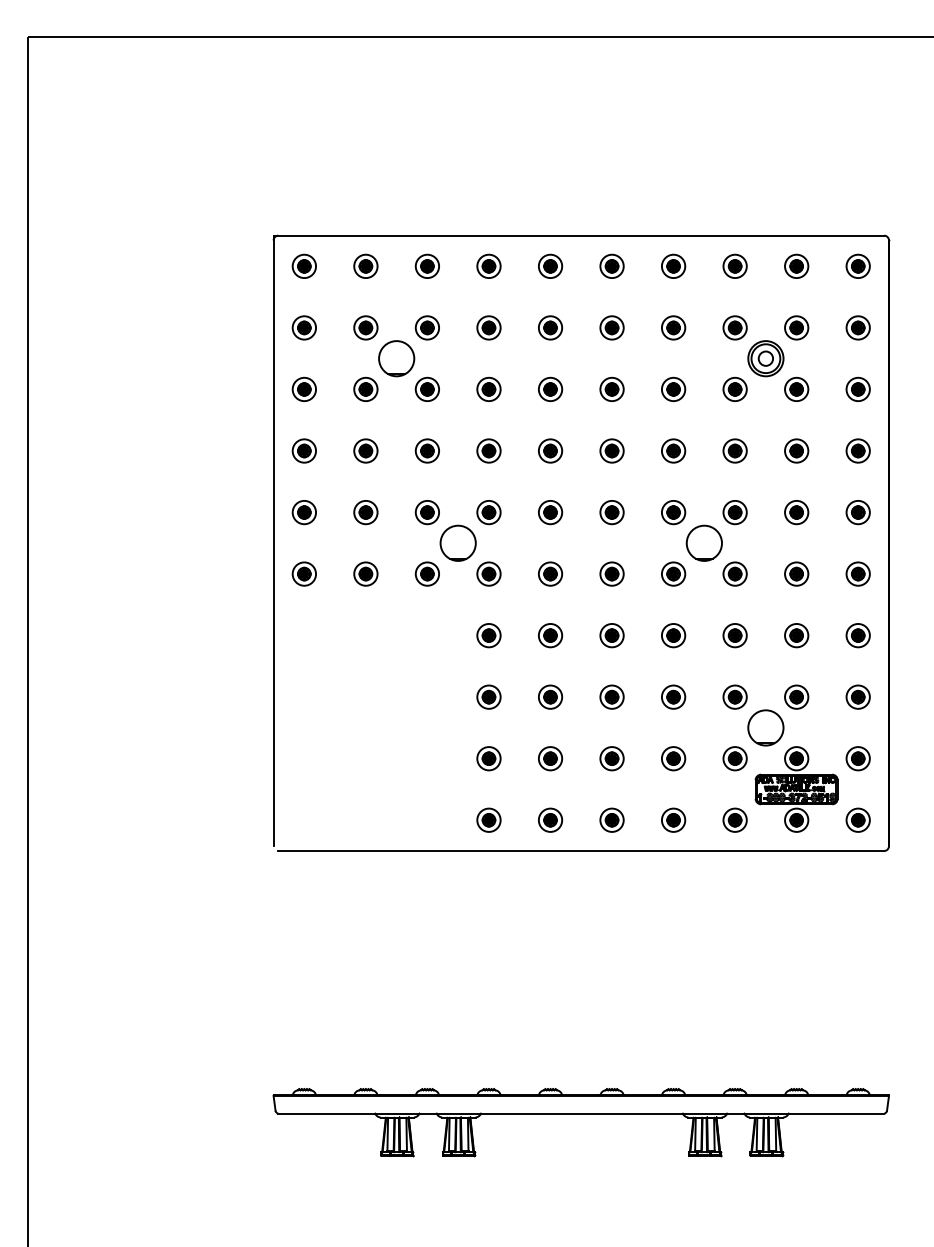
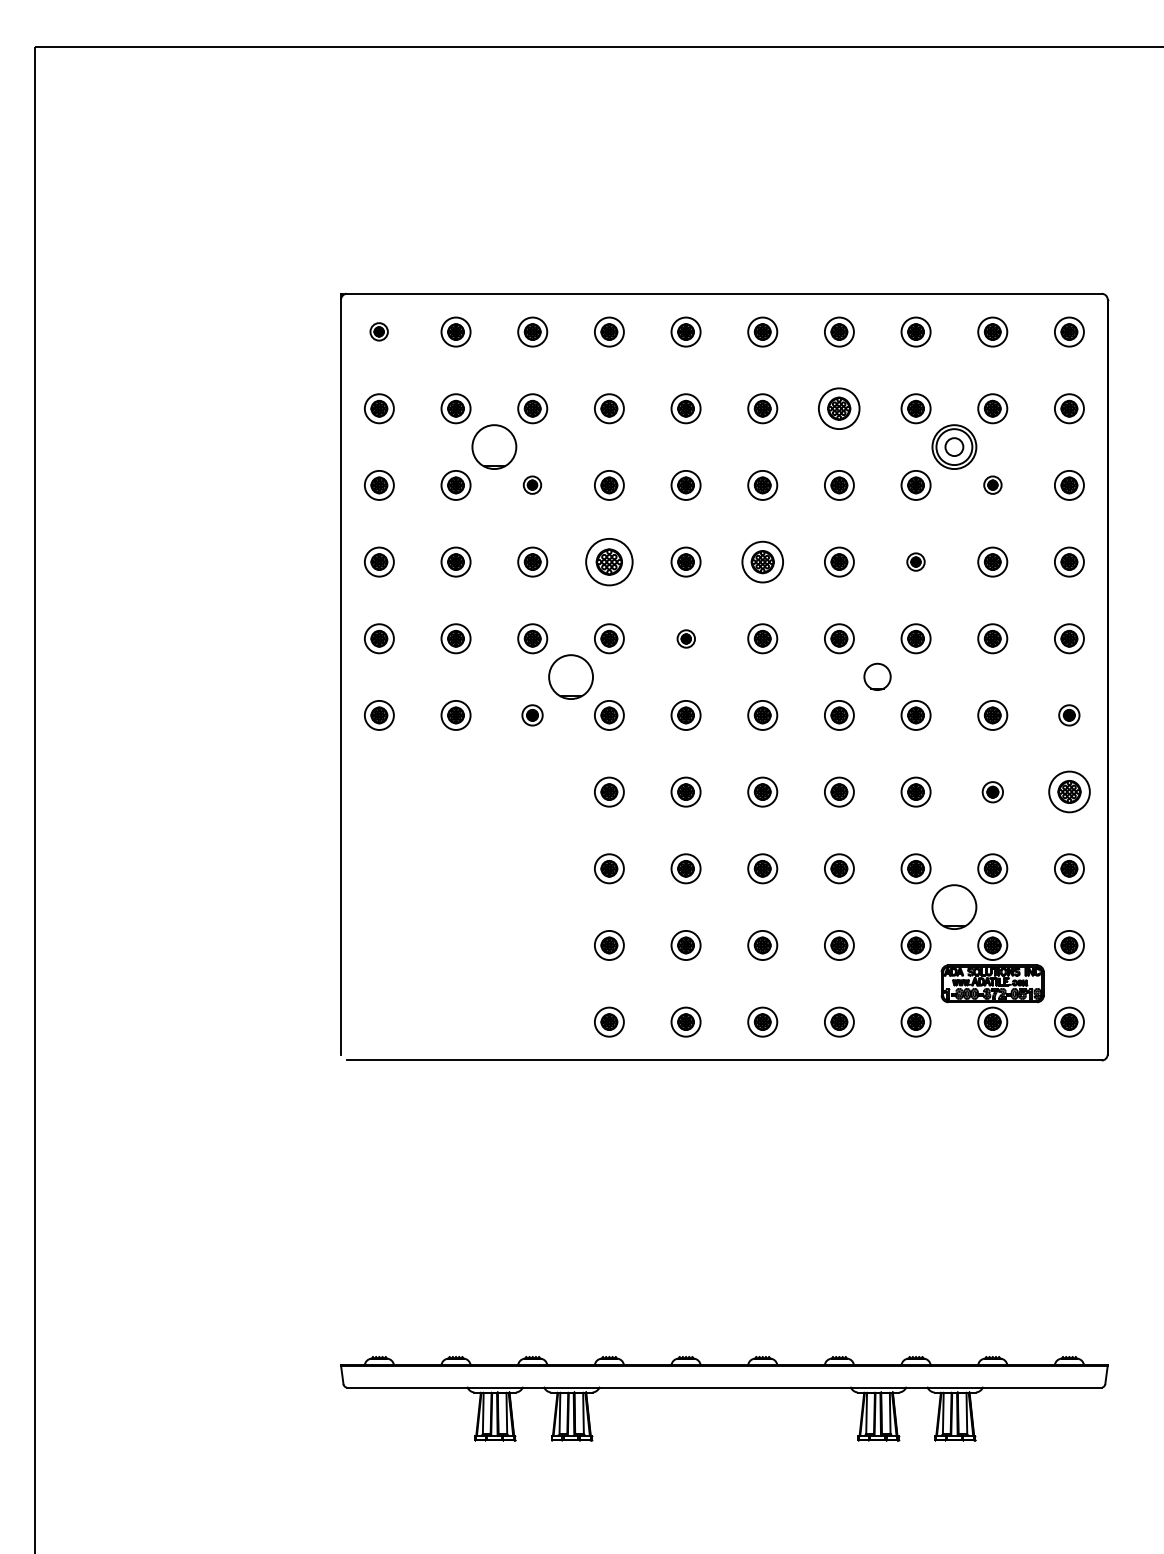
part: (303, 265) -> (378, 330), size x0.6
part: (673, 327) -> (839, 408), size x1.4
part: (426, 388) -> (531, 484), size x0.6
part: (796, 388) -> (992, 484), size x0.6
part: (488, 450) -> (608, 561), size x1.6
part: (611, 450) -> (762, 561), size x1.4
part: (734, 450) -> (915, 561), size x0.6
part: (550, 512) -> (686, 638), size x0.6
circle: (703, 542) -> (876, 676), size x0.6
part: (426, 573) -> (531, 714), size x0.7
part: (857, 573) -> (1068, 714), size x0.7
part: (796, 635) -> (992, 791), size x0.7
part: (857, 635) -> (1068, 791), size x1.4

